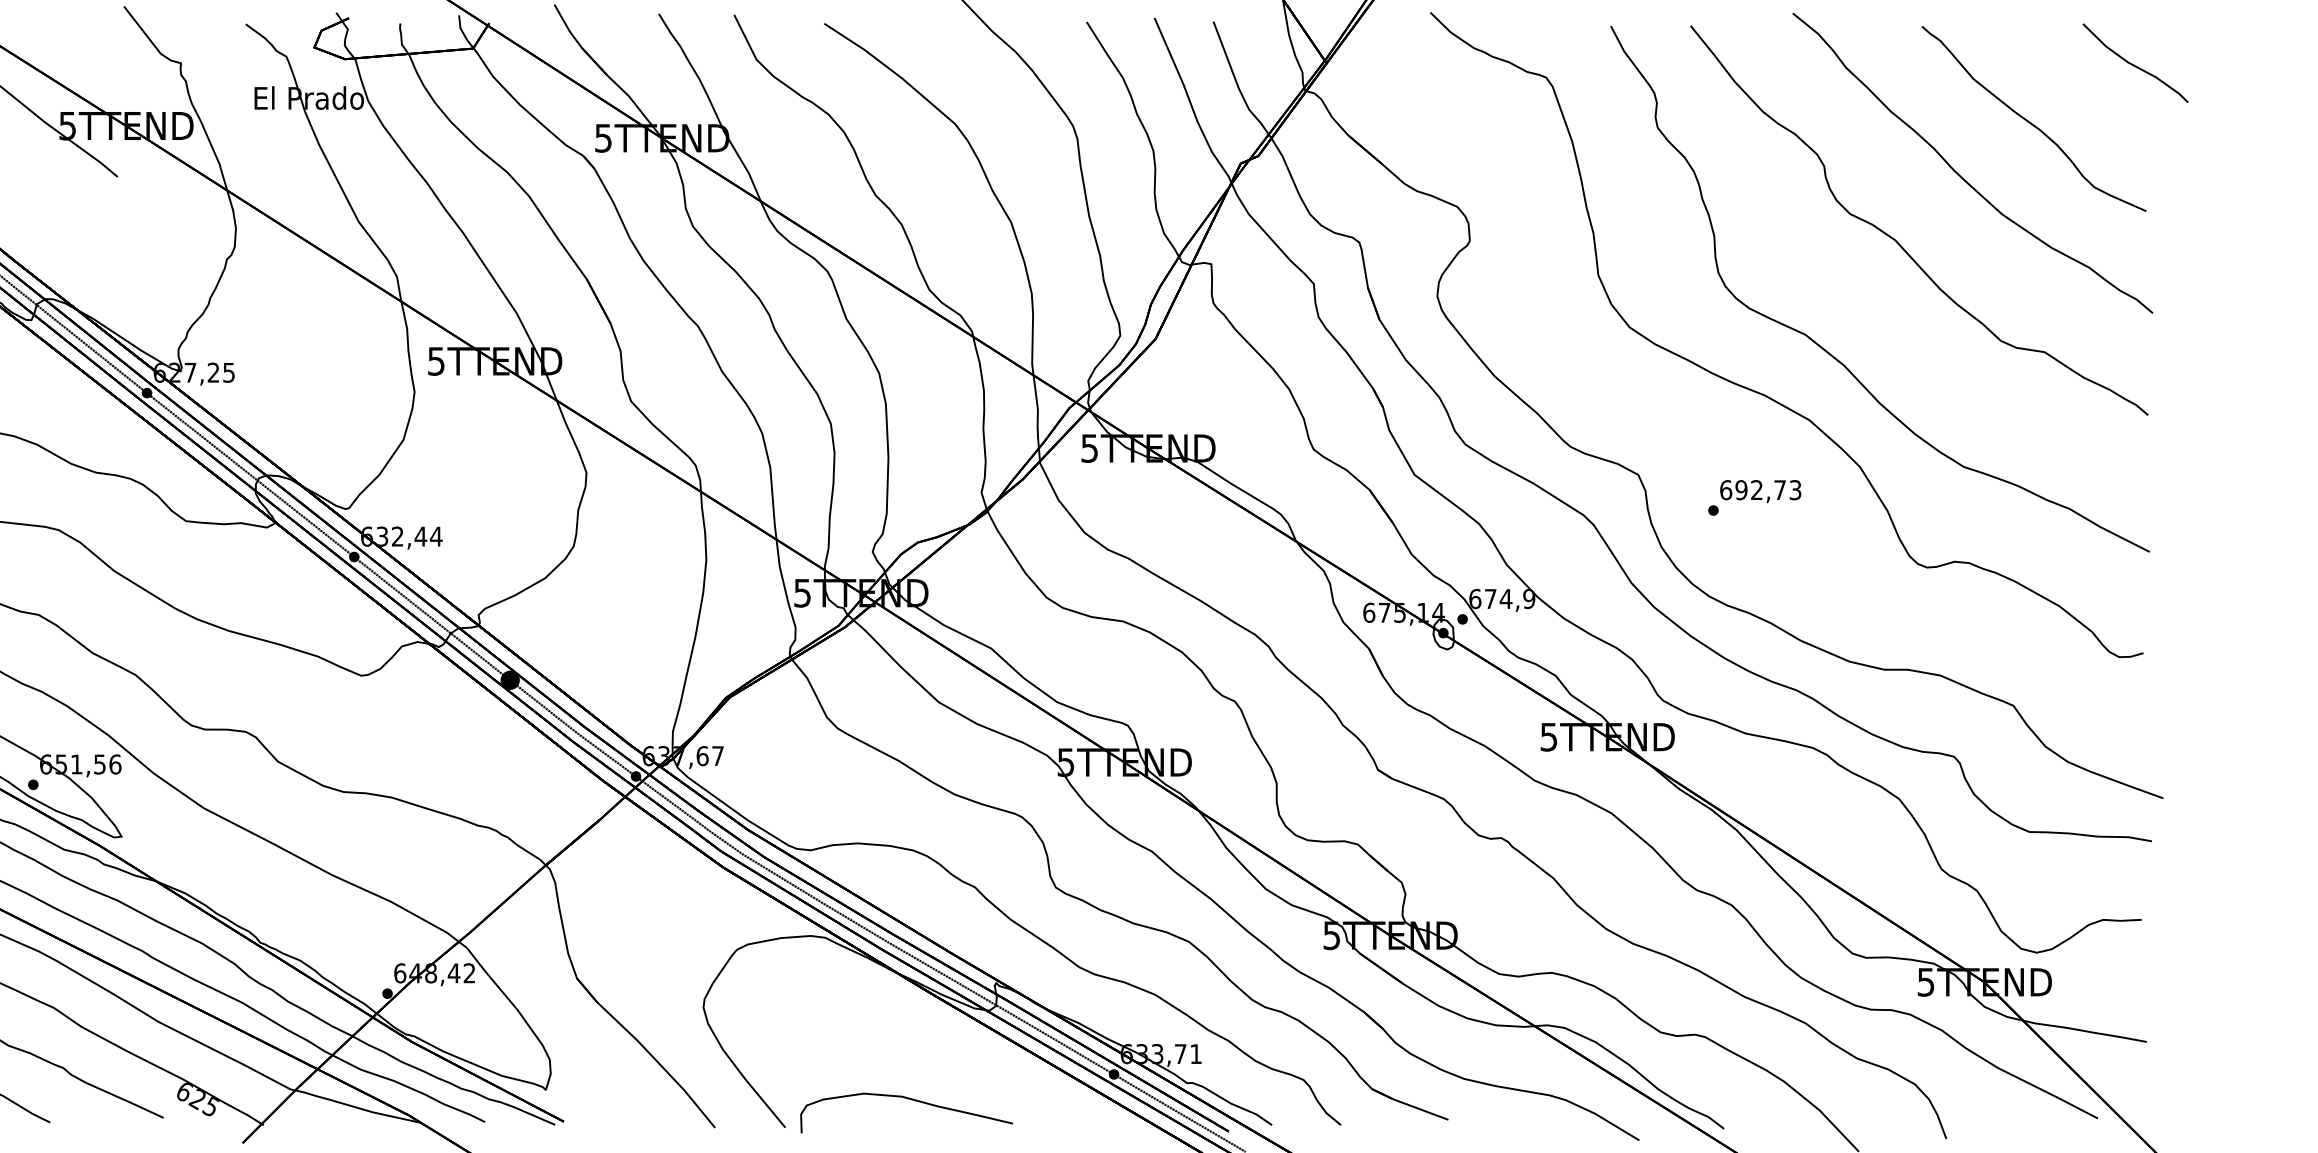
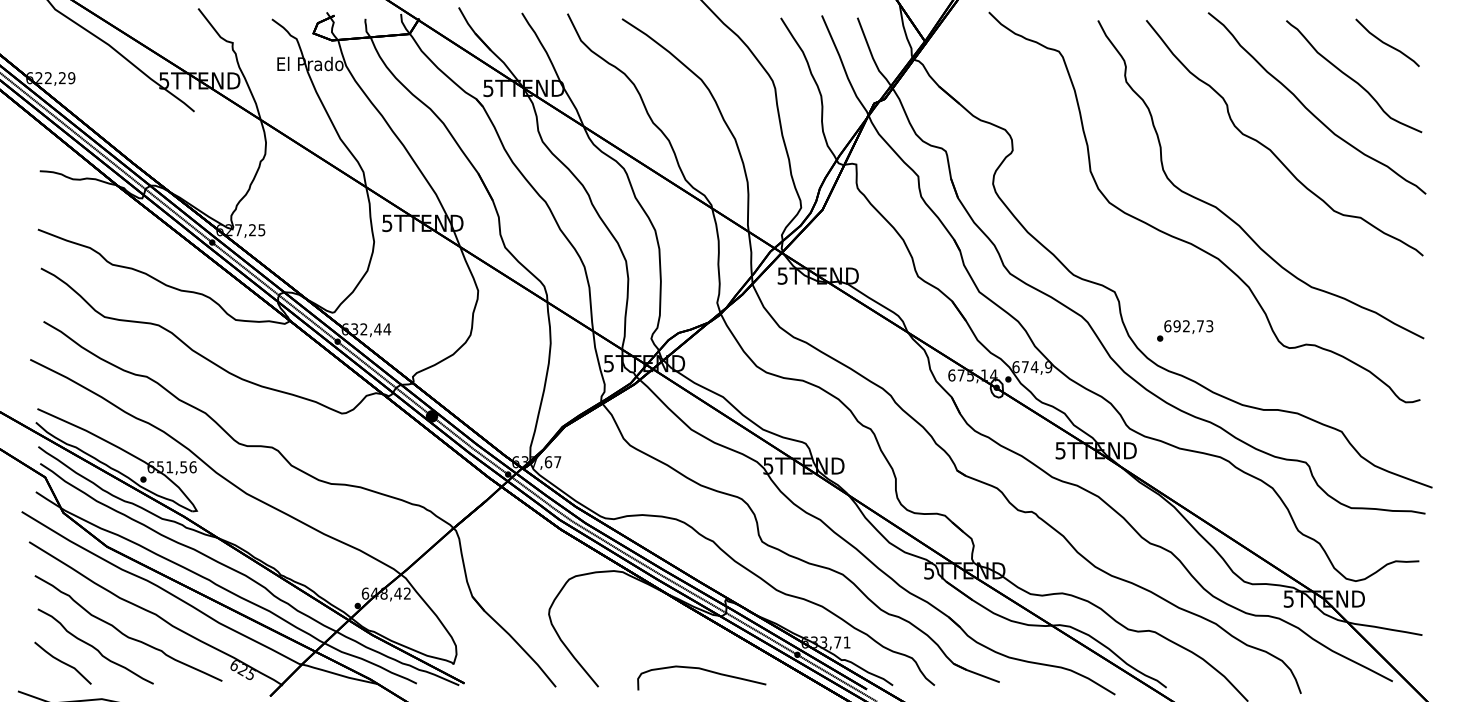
curve: (2135, 64) -> (1387, 43), moved
text: (1755, 497) -> (1185, 330), moved
part: (907, 1100) -> (702, 670), moved

